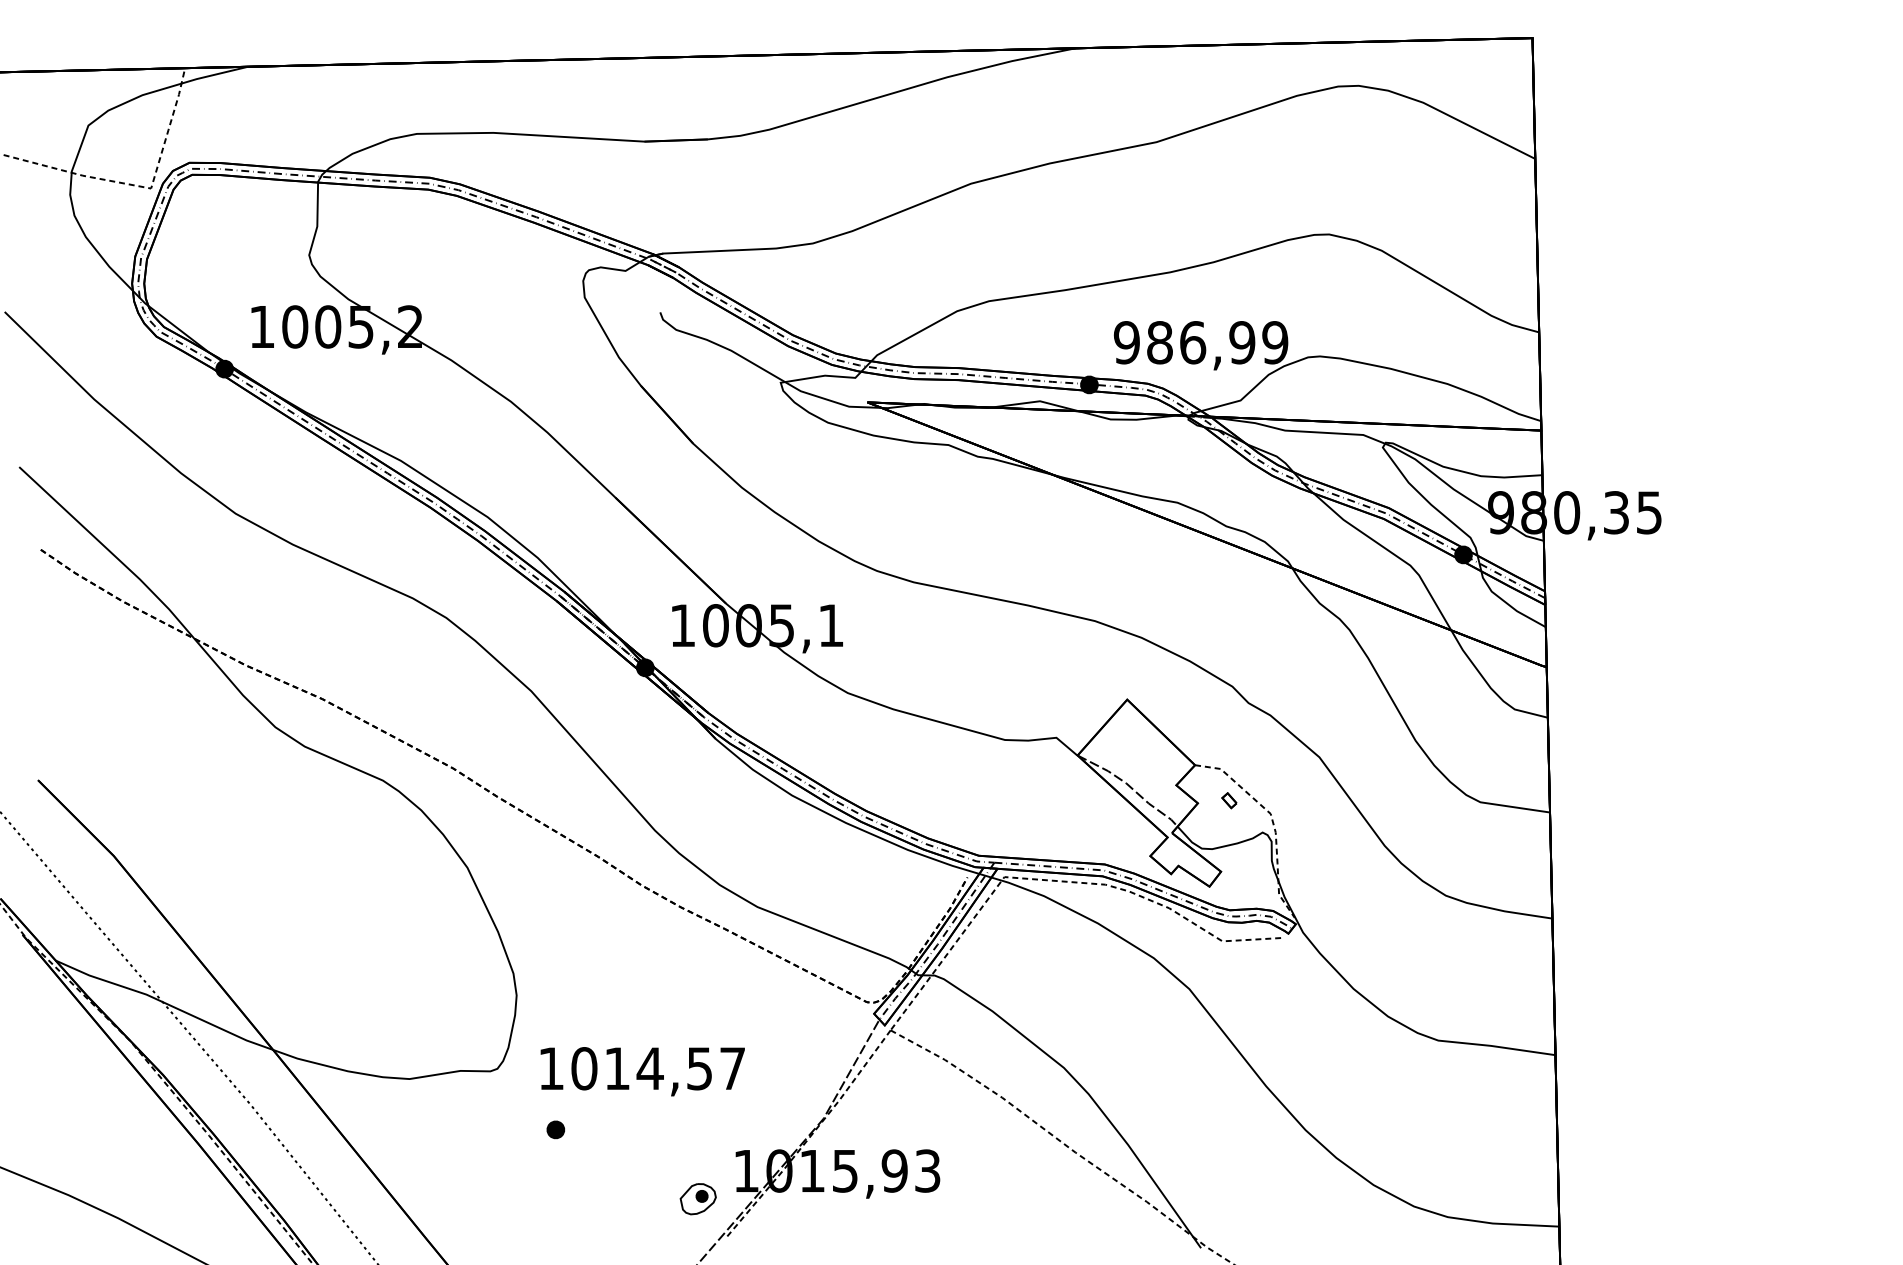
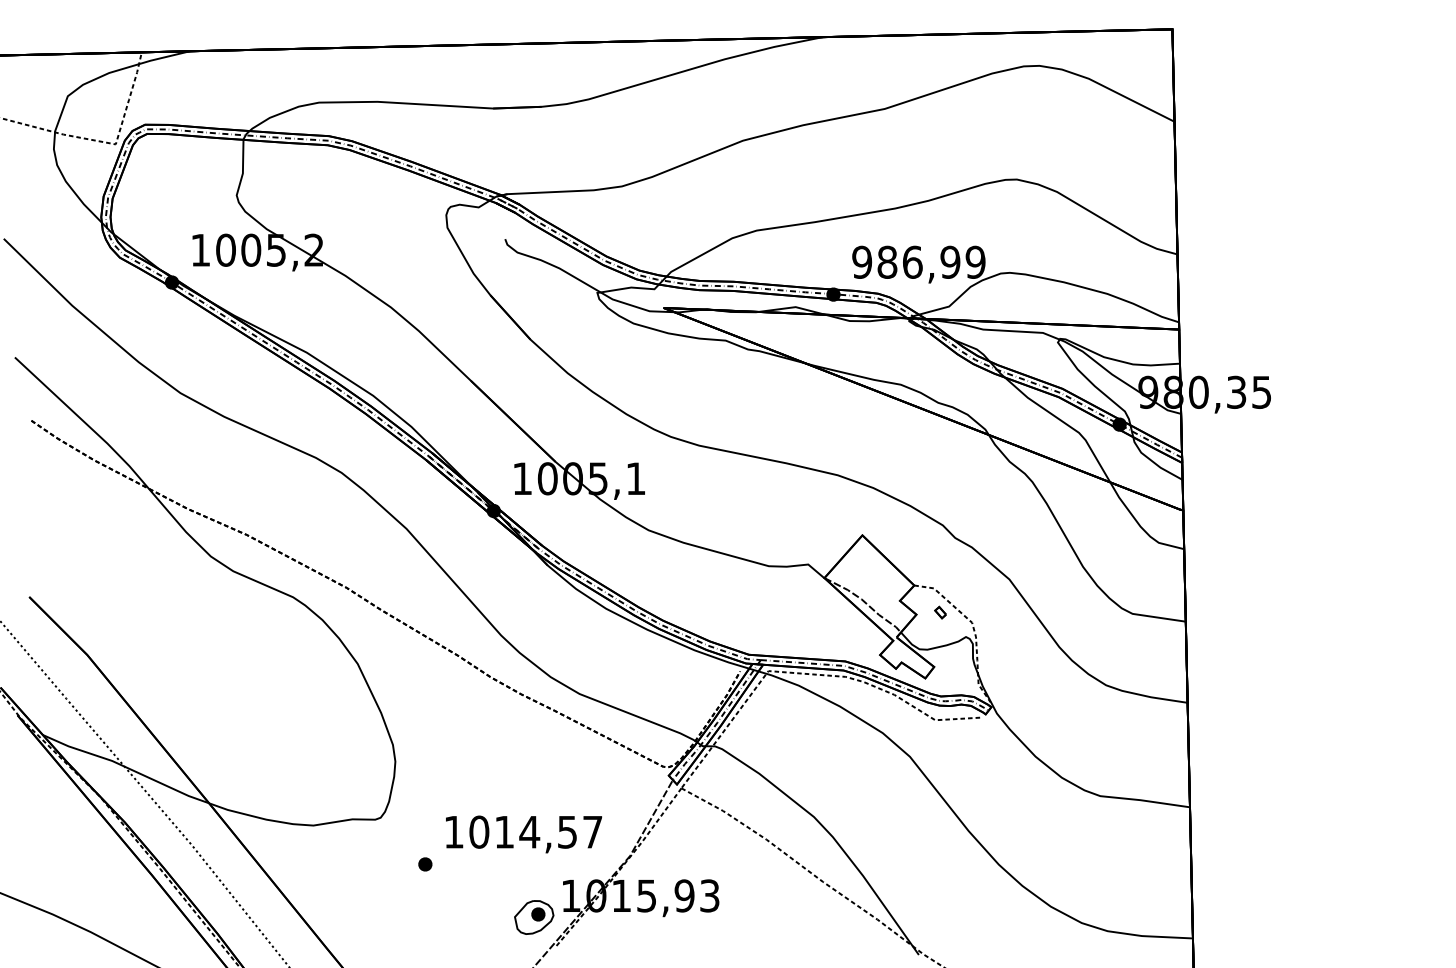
text: (642, 1071) -> (523, 834), moved
part: (698, 1198) -> (534, 916), size x1.43

